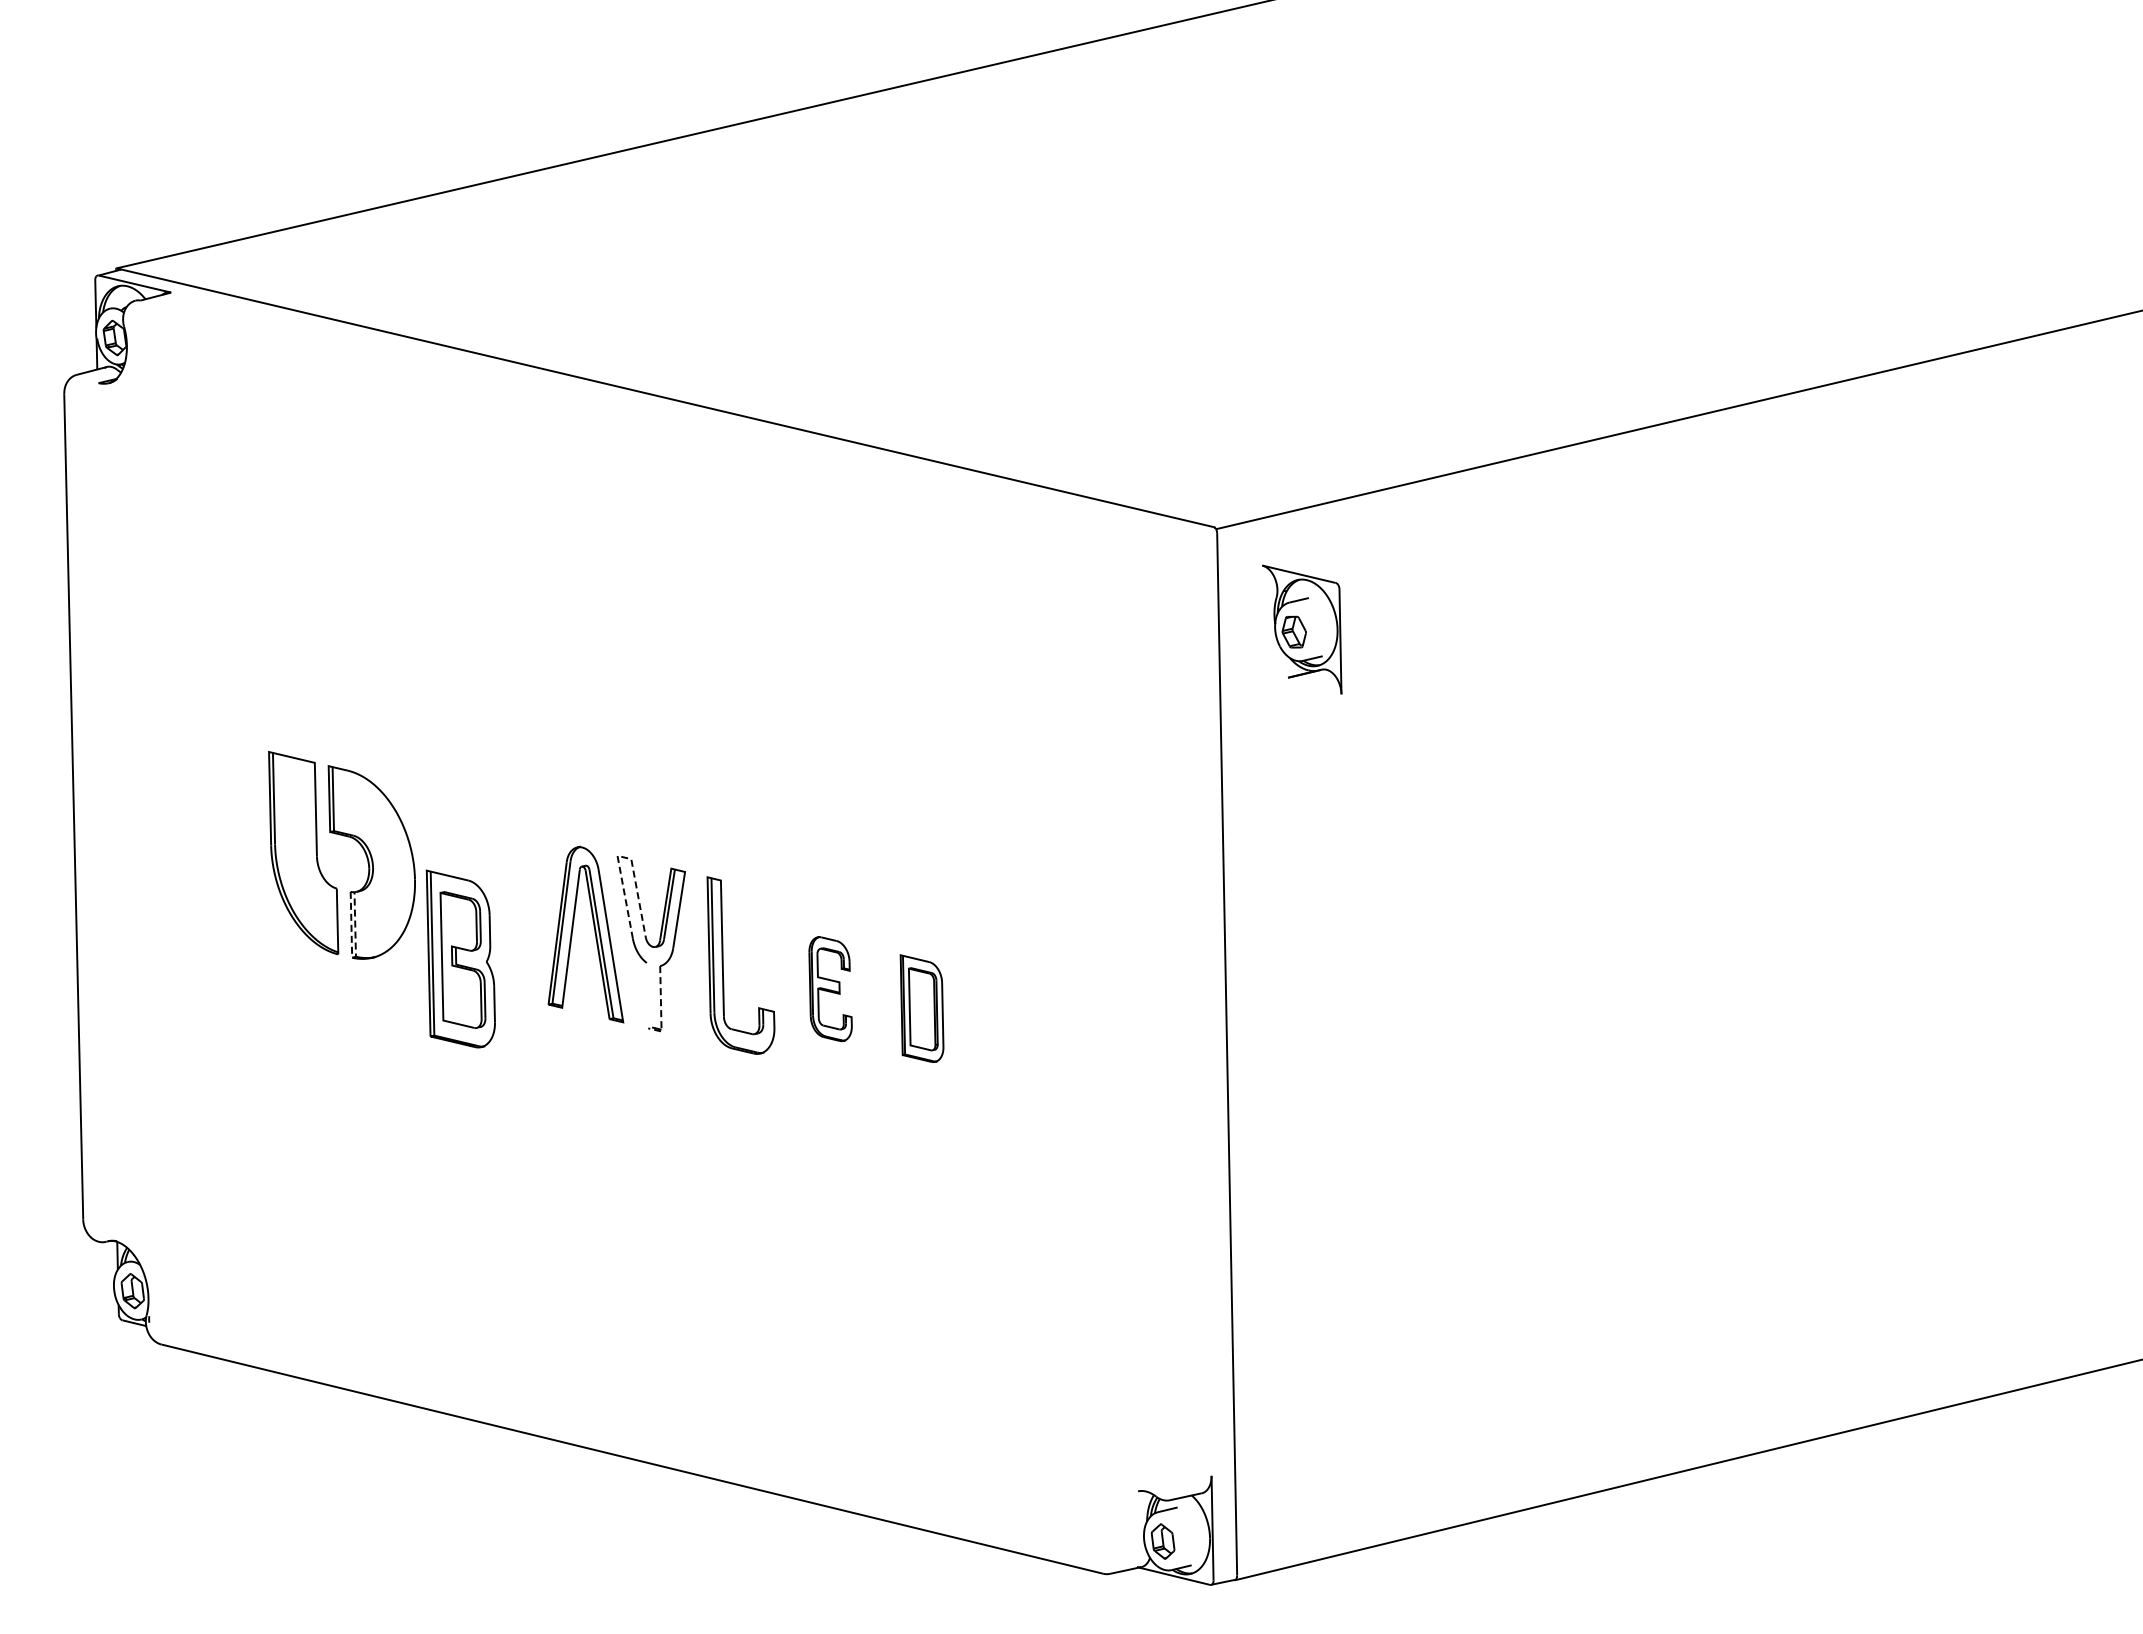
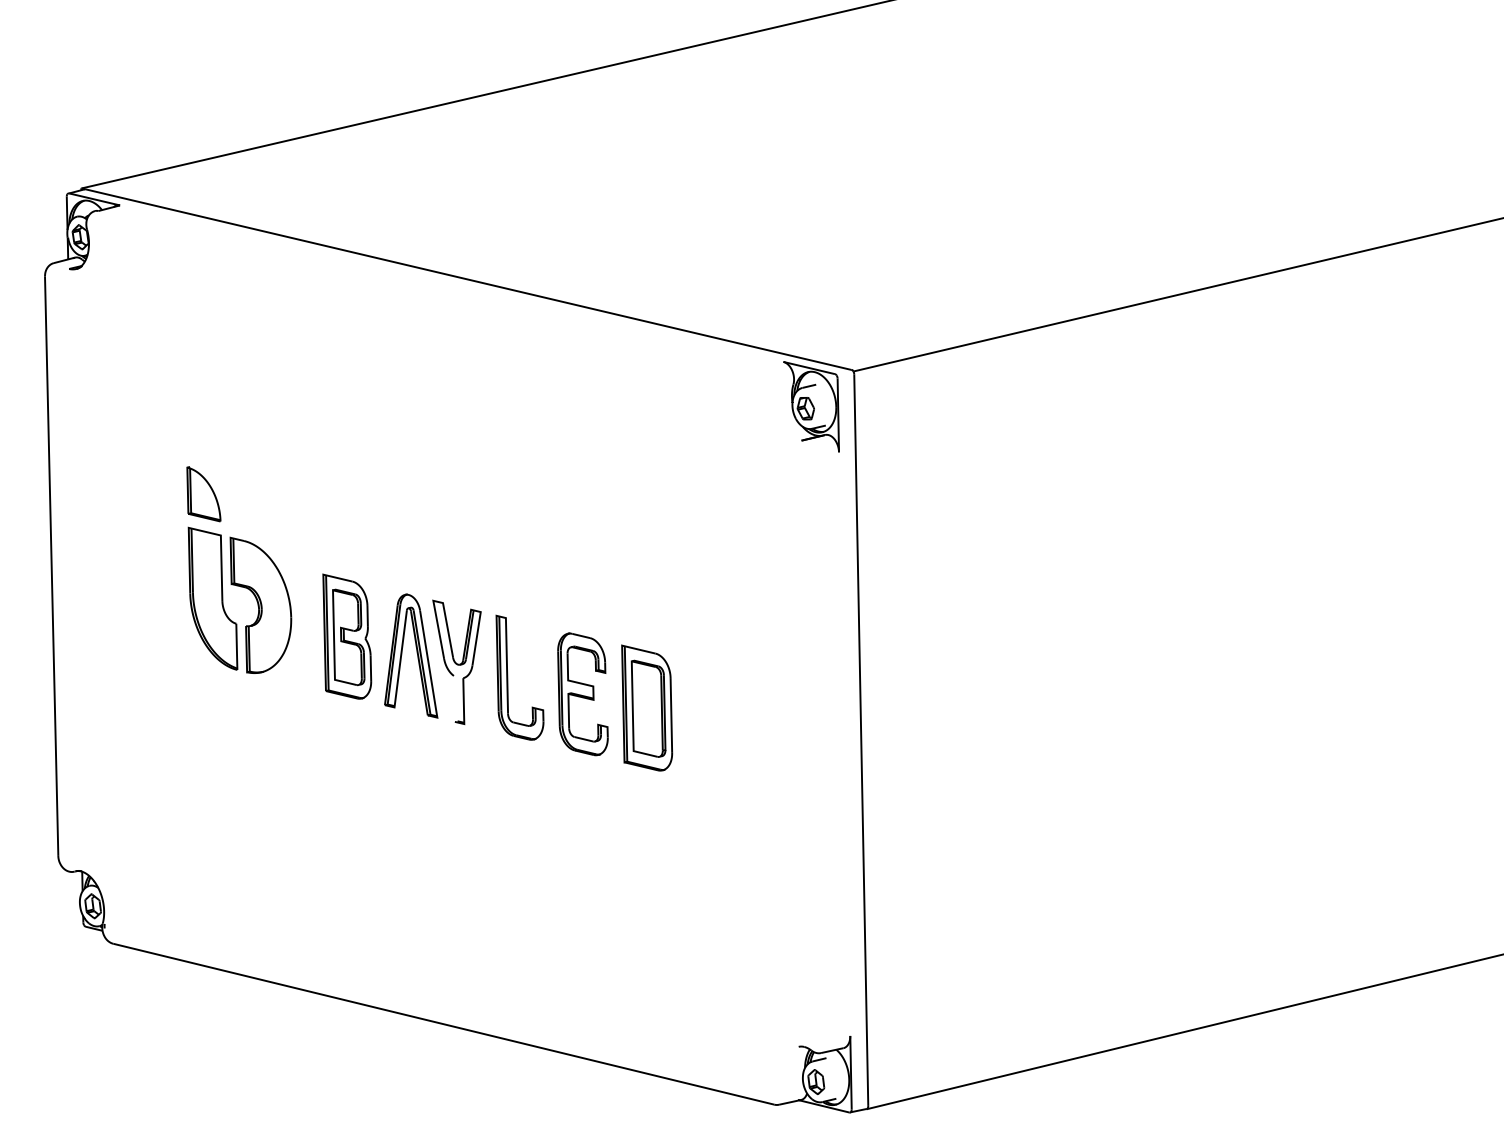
part: (1302, 629) -> (811, 406), moved
part: (290, 703) -> (203, 493), added
line: (622, 856) -> (436, 601), dashed -> solid
line: (354, 957) -> (248, 672), dashed -> solid
part: (460, 958) -> (347, 636), moved
part: (830, 988) -> (582, 693), size x1.67
line: (661, 1006) -> (464, 706), dashed -> solid
part: (921, 1008) -> (646, 707), size x1.67

